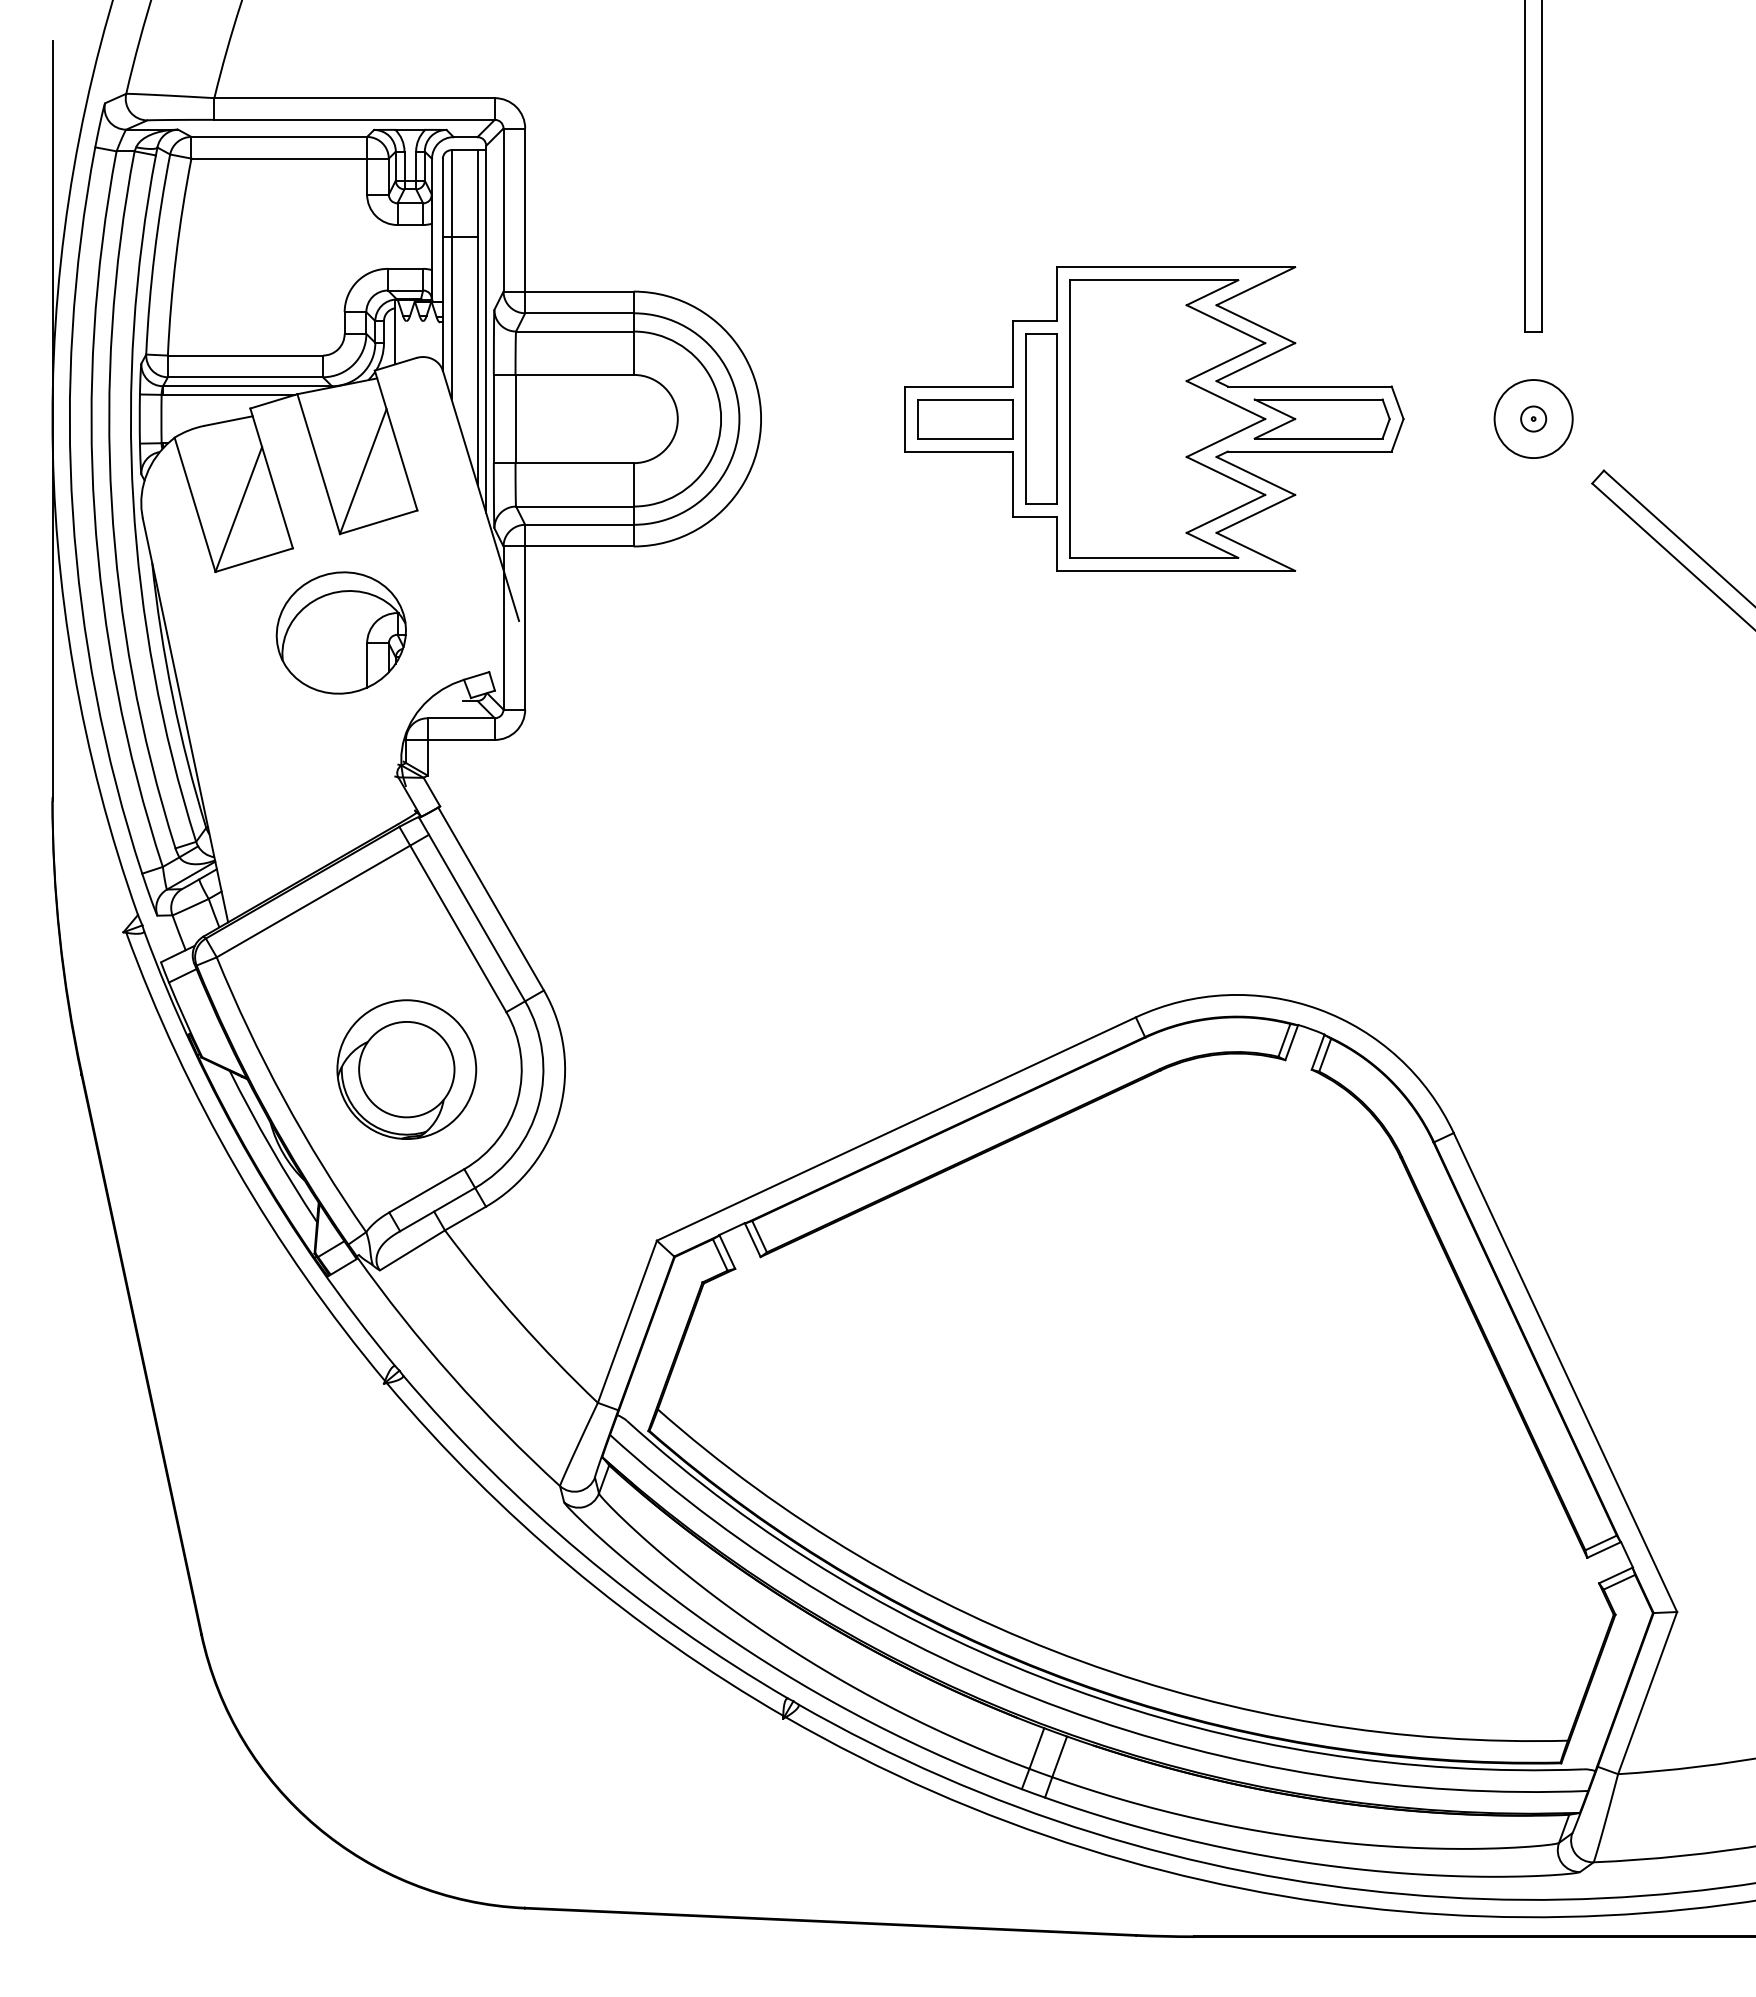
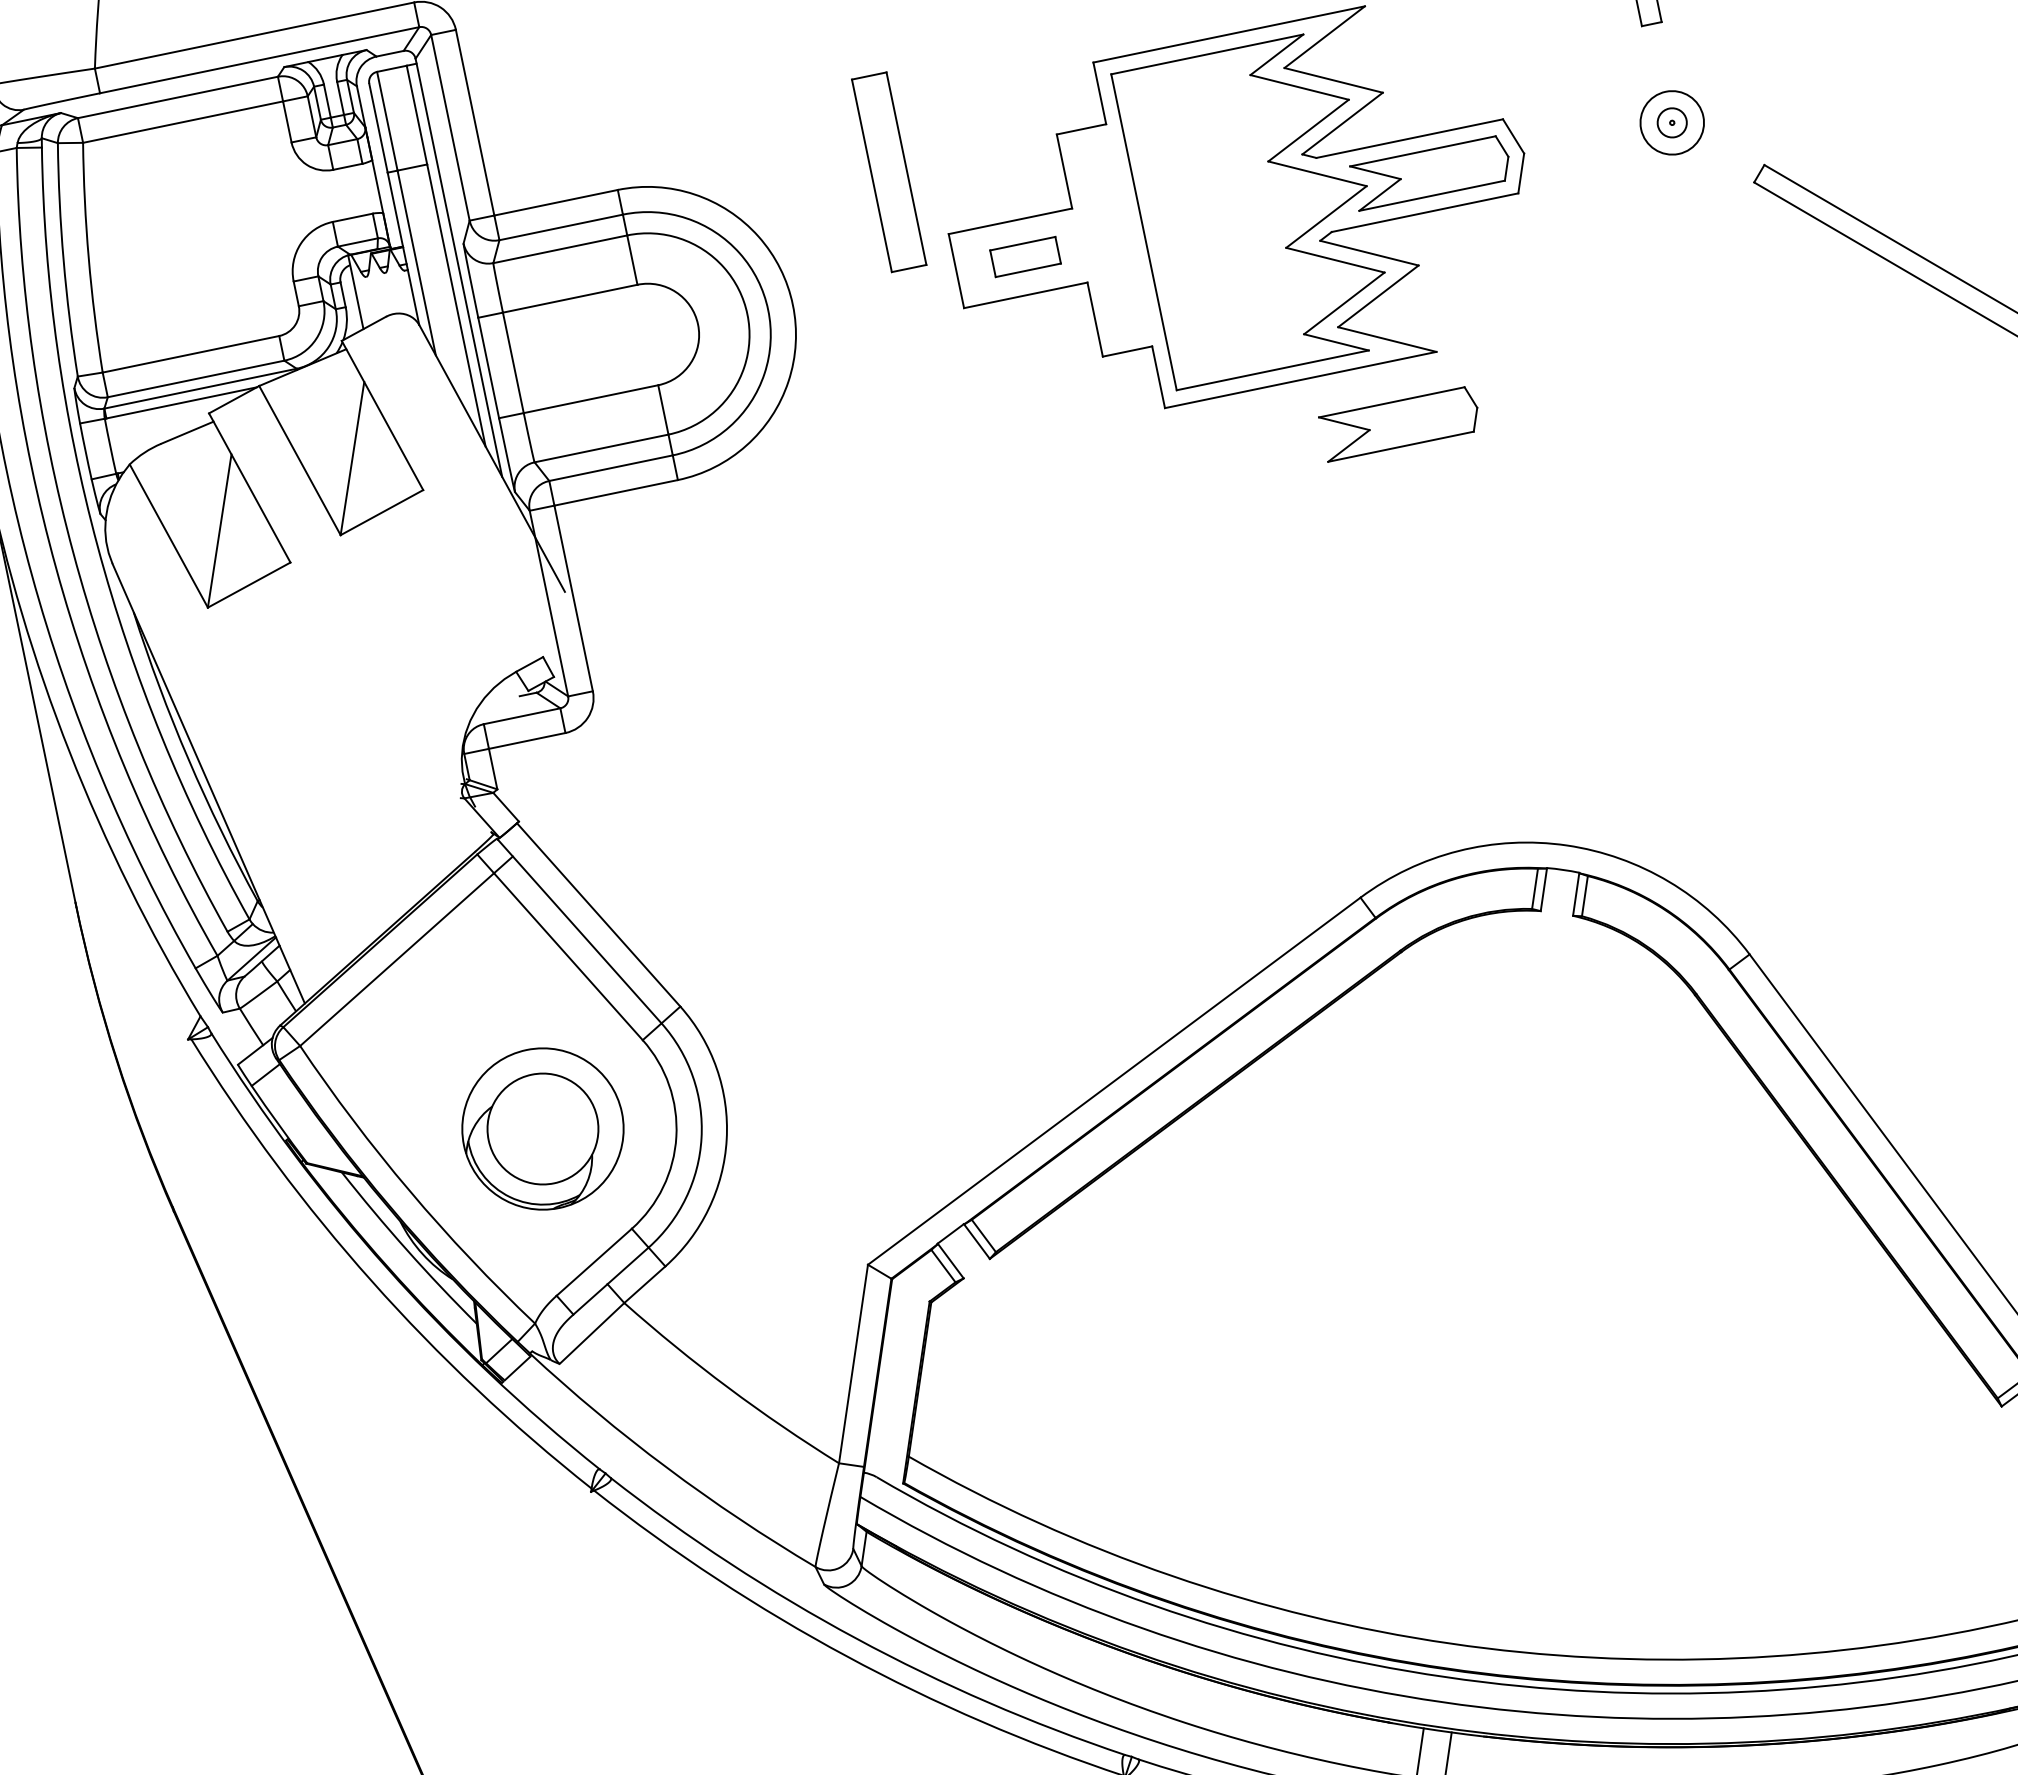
part: (1041, 418) -> (889, 171), moved
part: (965, 419) -> (1025, 257), size x0.6
circle: (1533, 419) -> (1672, 123), size x0.7
part: (1251, 624) -> (1399, 423), added
part: (340, 632) -> (364, 647), removed

